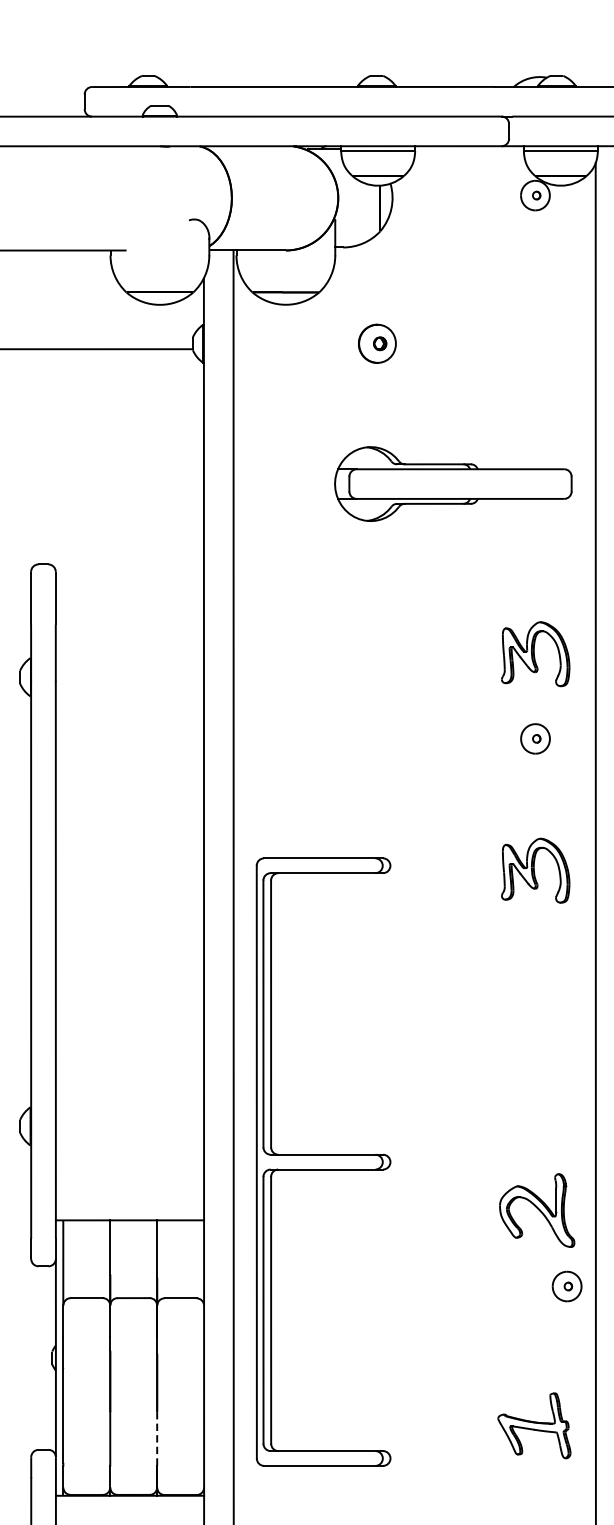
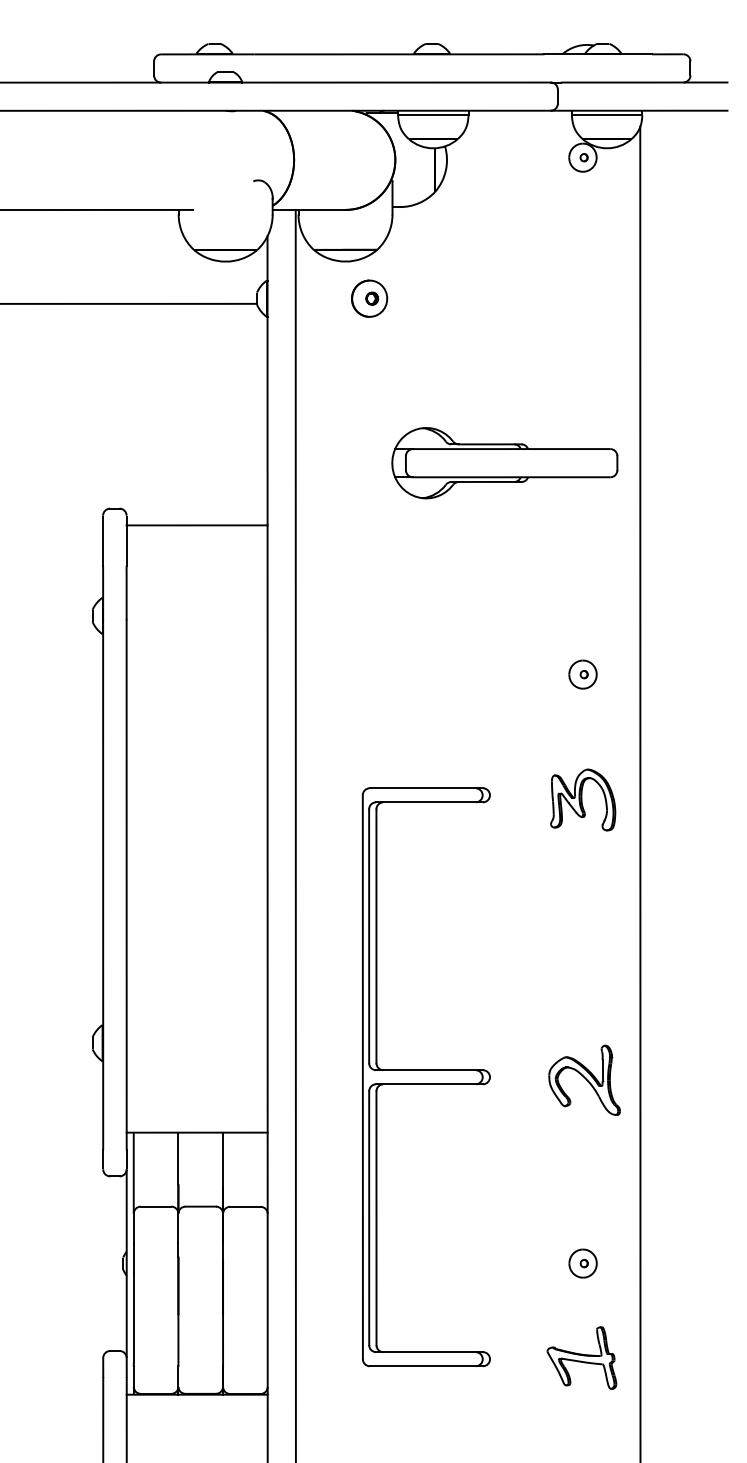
part: (377, 343) -> (369, 298), moved
part: (452, 484) -> (504, 463), moved
line: (129, 582) -> (196, 525), added
part: (536, 653) -> (583, 593), removed
part: (322, 1162) -> (425, 1077), moved
part: (537, 1209) -> (584, 1079), moved
part: (566, 1286) -> (582, 1263), moved
part: (533, 1425) -> (581, 1357), moved
line: (157, 1438) -> (223, 1340), dashed -> solid

